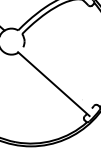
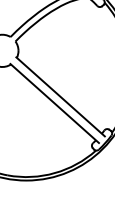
line: (58, 78) -> (60, 96), added

